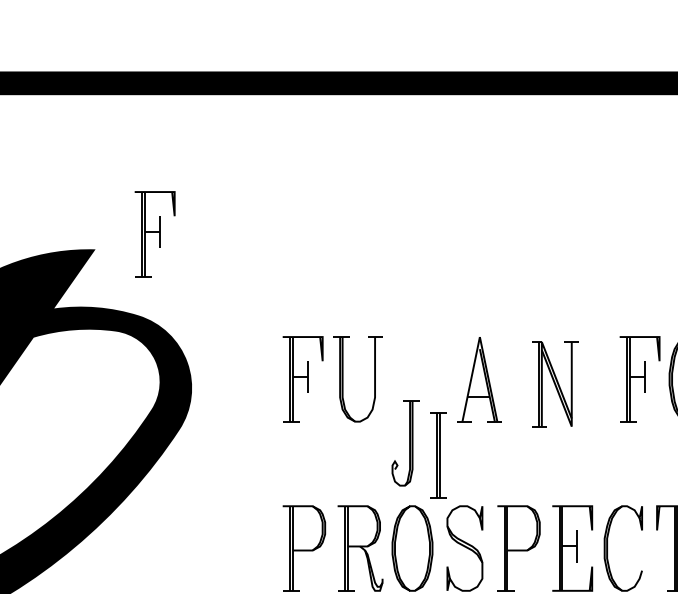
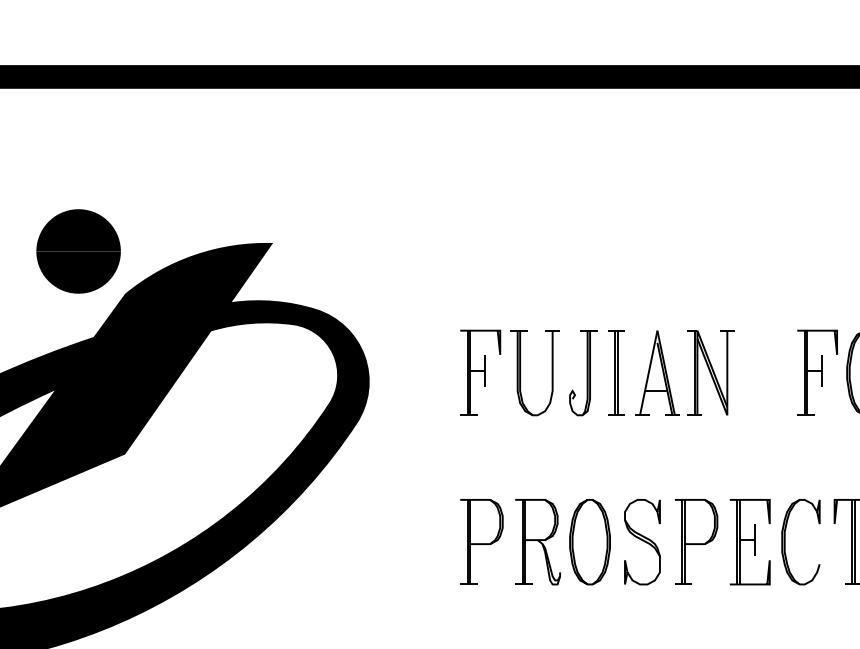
part: (154, 233) -> (332, 227), removed
part: (554, 383) -> (710, 372), moved
part: (405, 443) -> (583, 373), moved
part: (438, 454) -> (616, 372), moved

